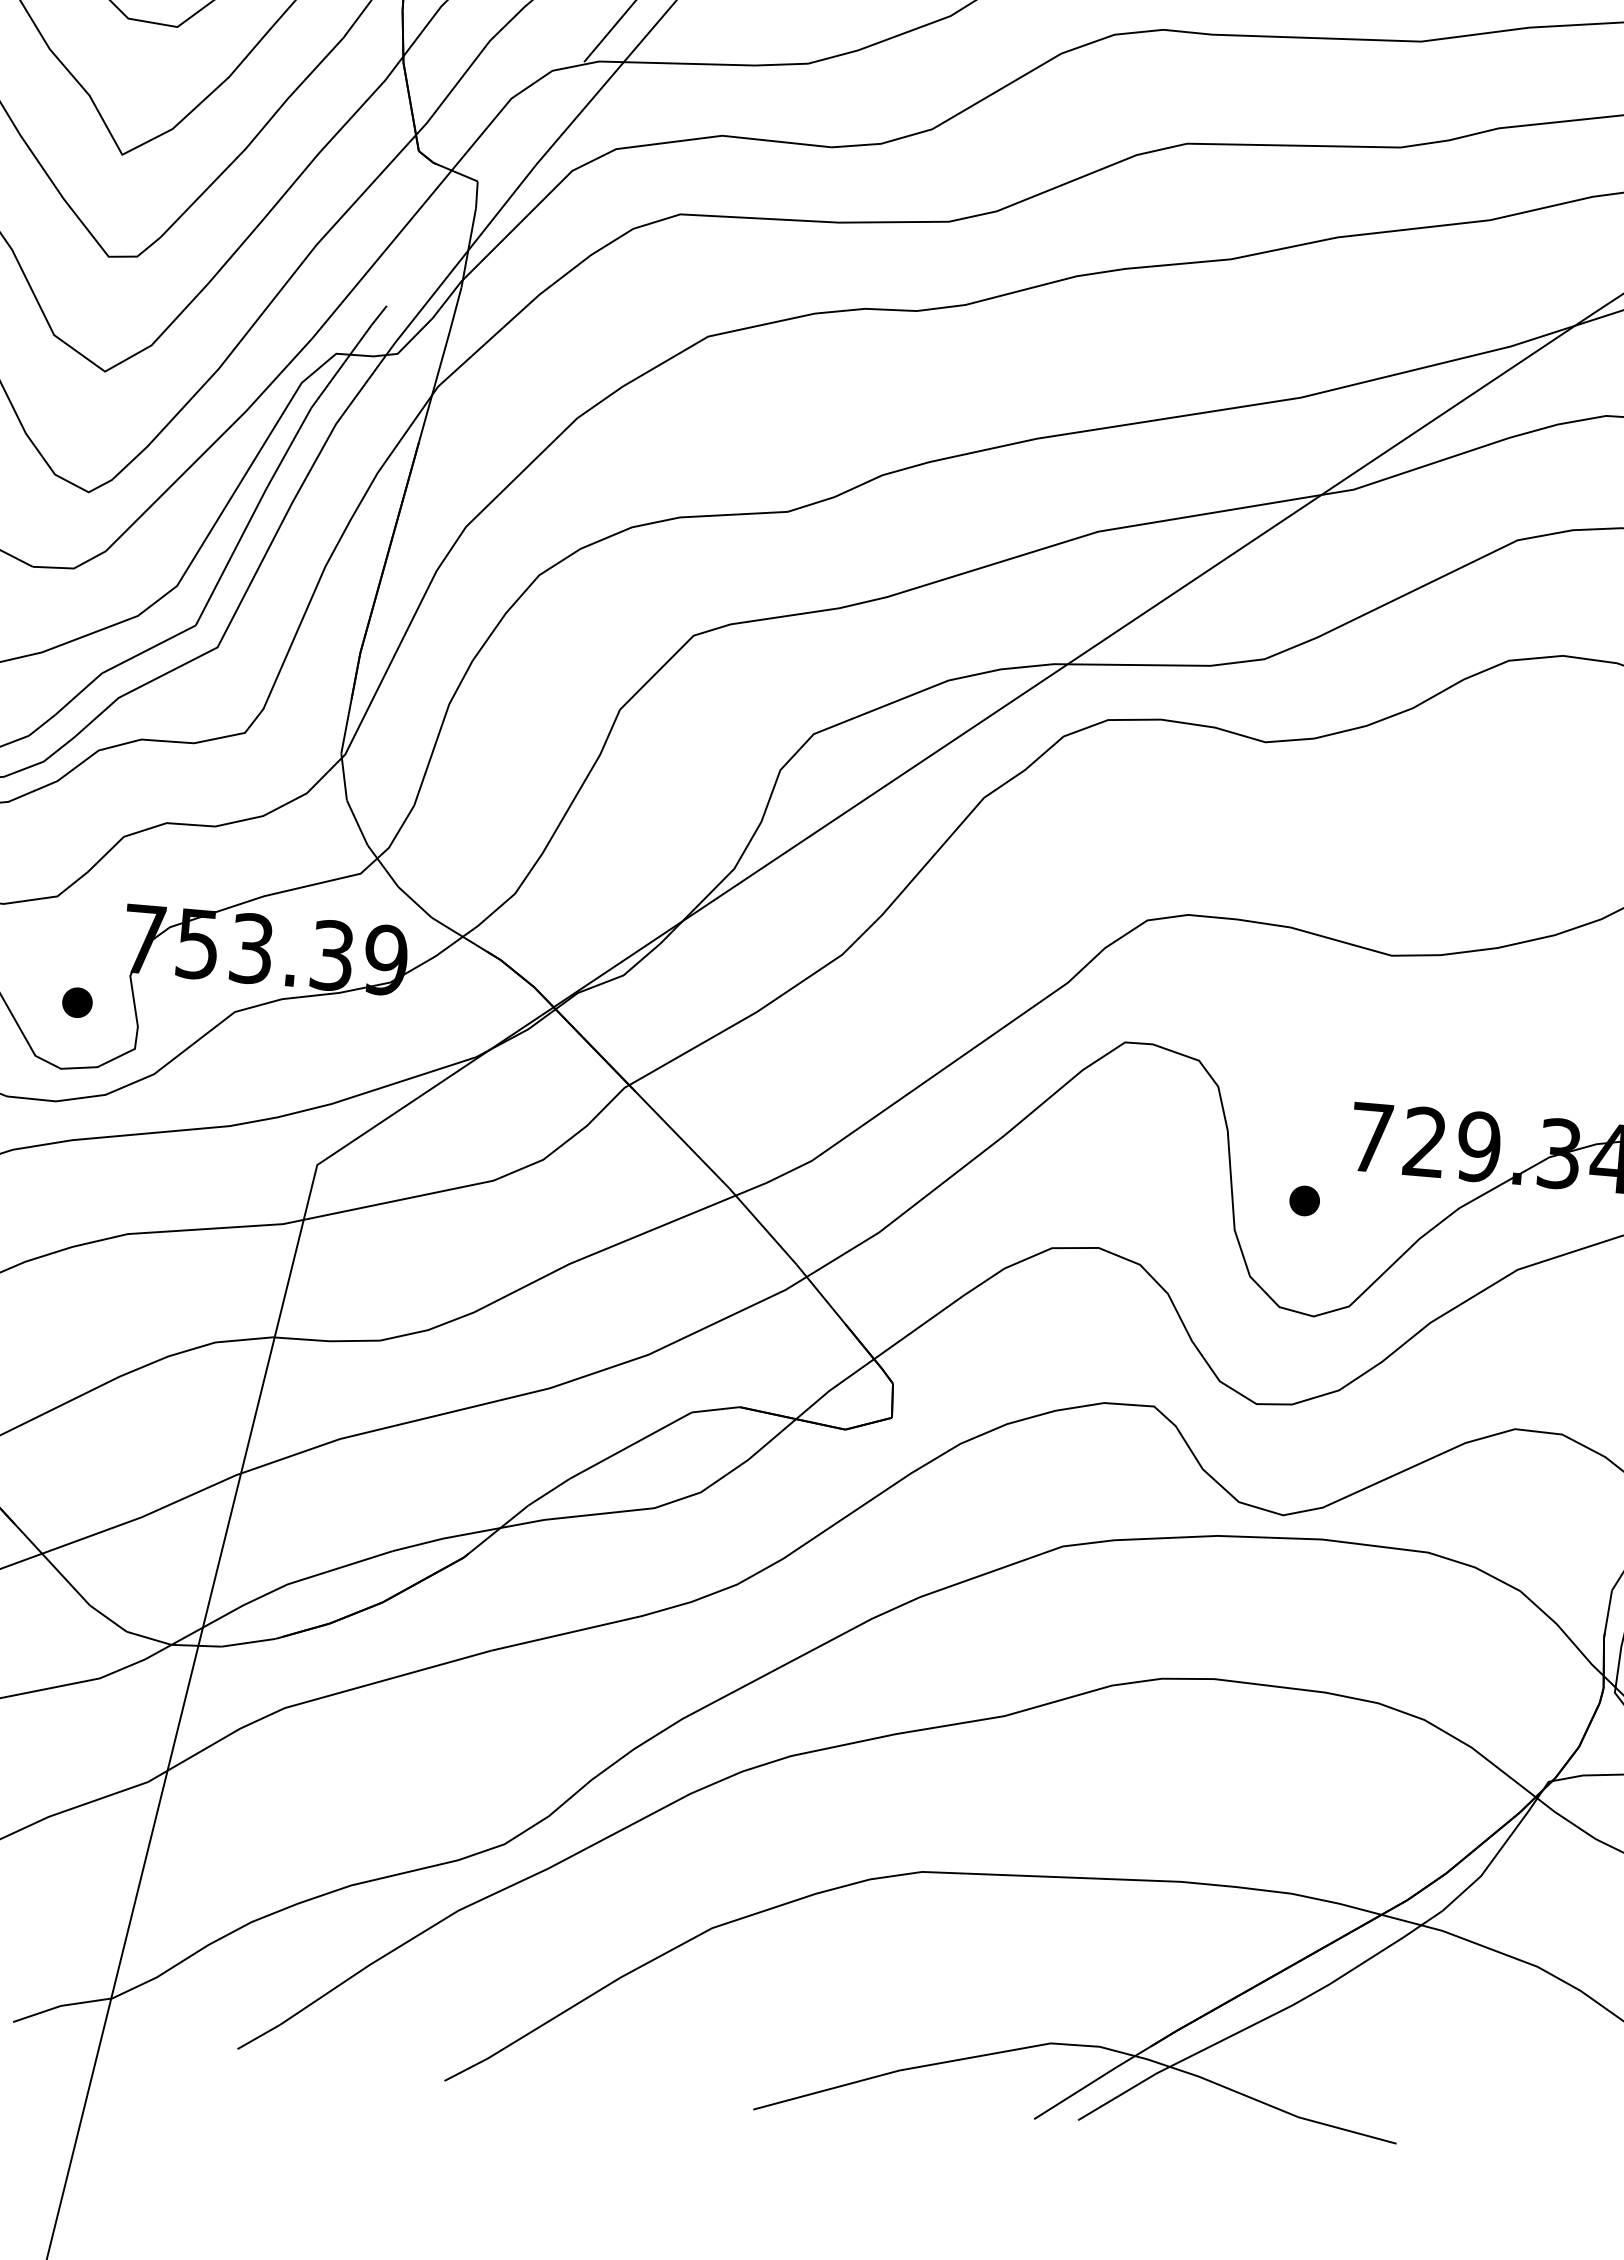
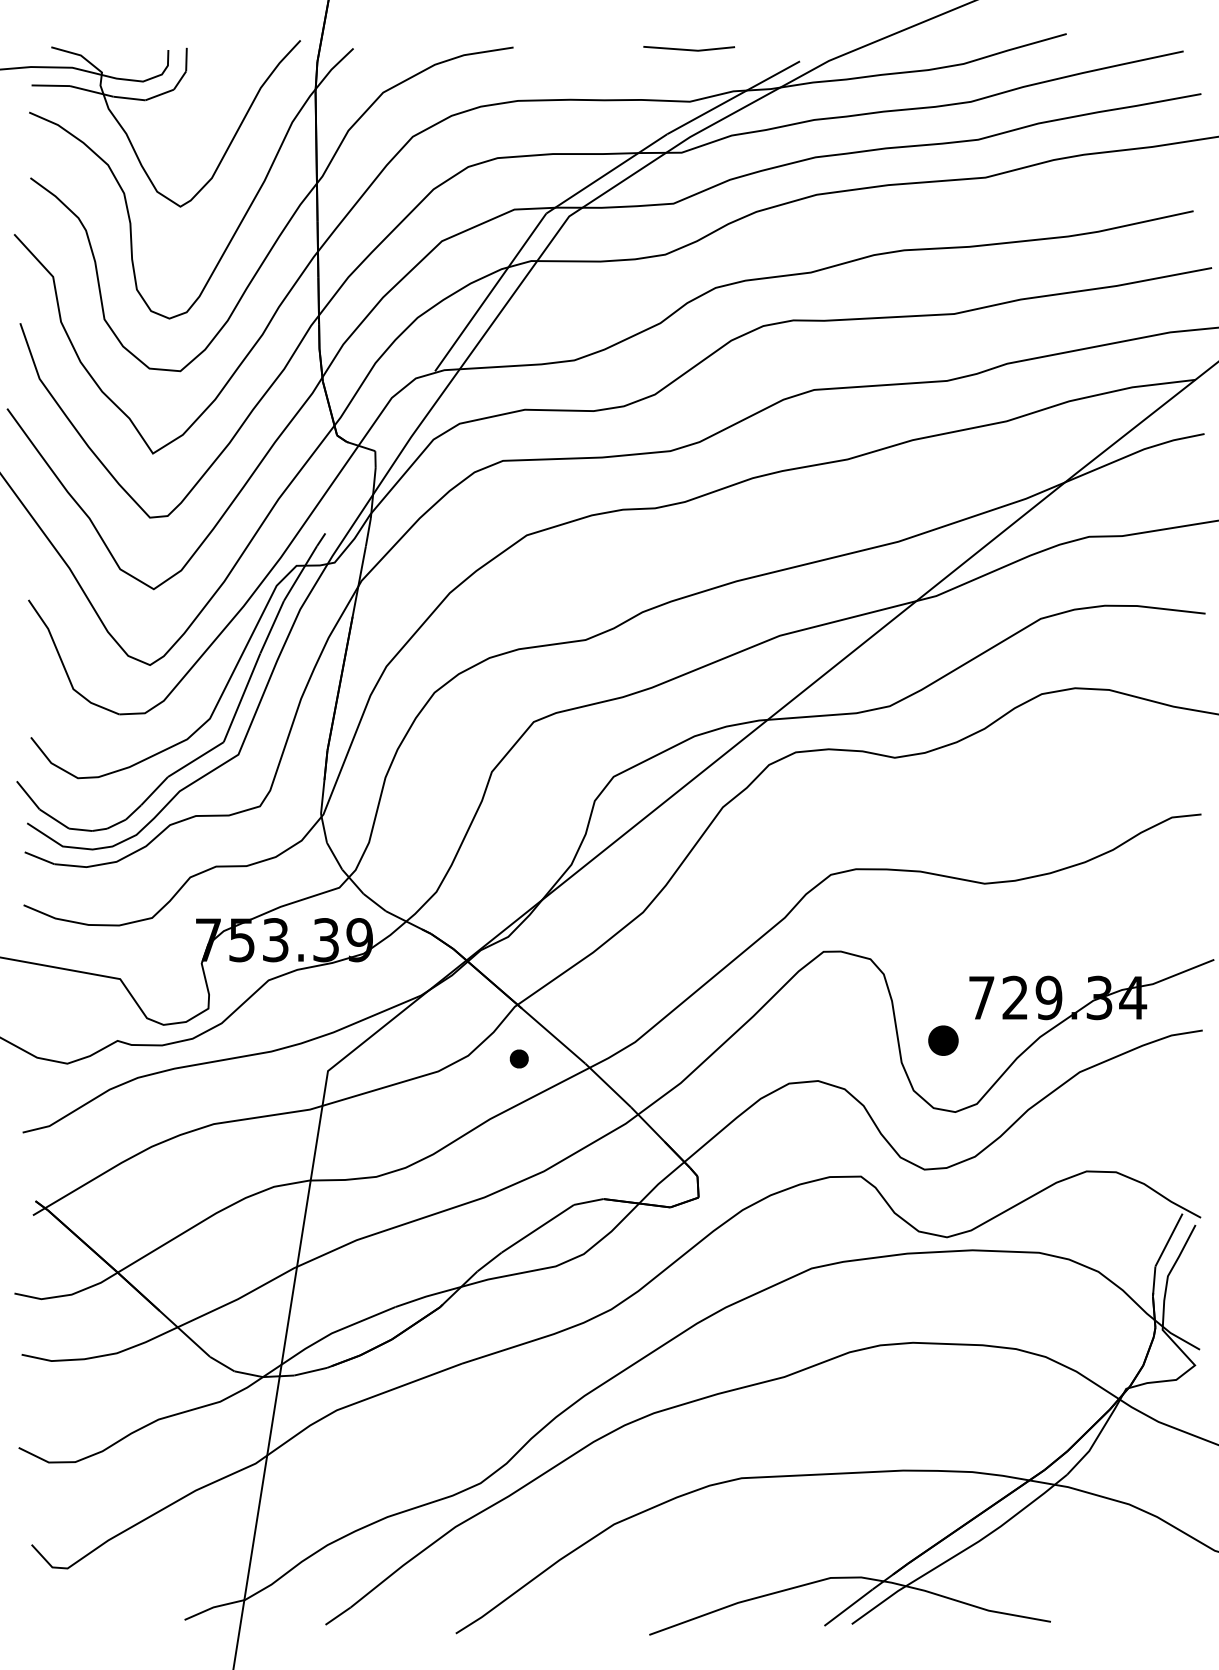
part: (76, 1001) -> (518, 1058), moved
part: (1304, 1200) -> (943, 1040), size x1.6

